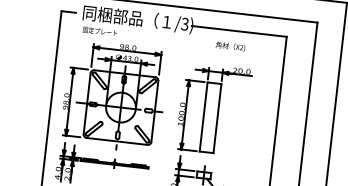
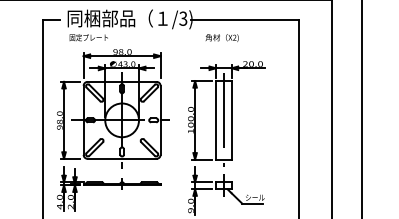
text: (229, 46) -> (221, 37), moved
line: (210, 117) -> (223, 120), added

